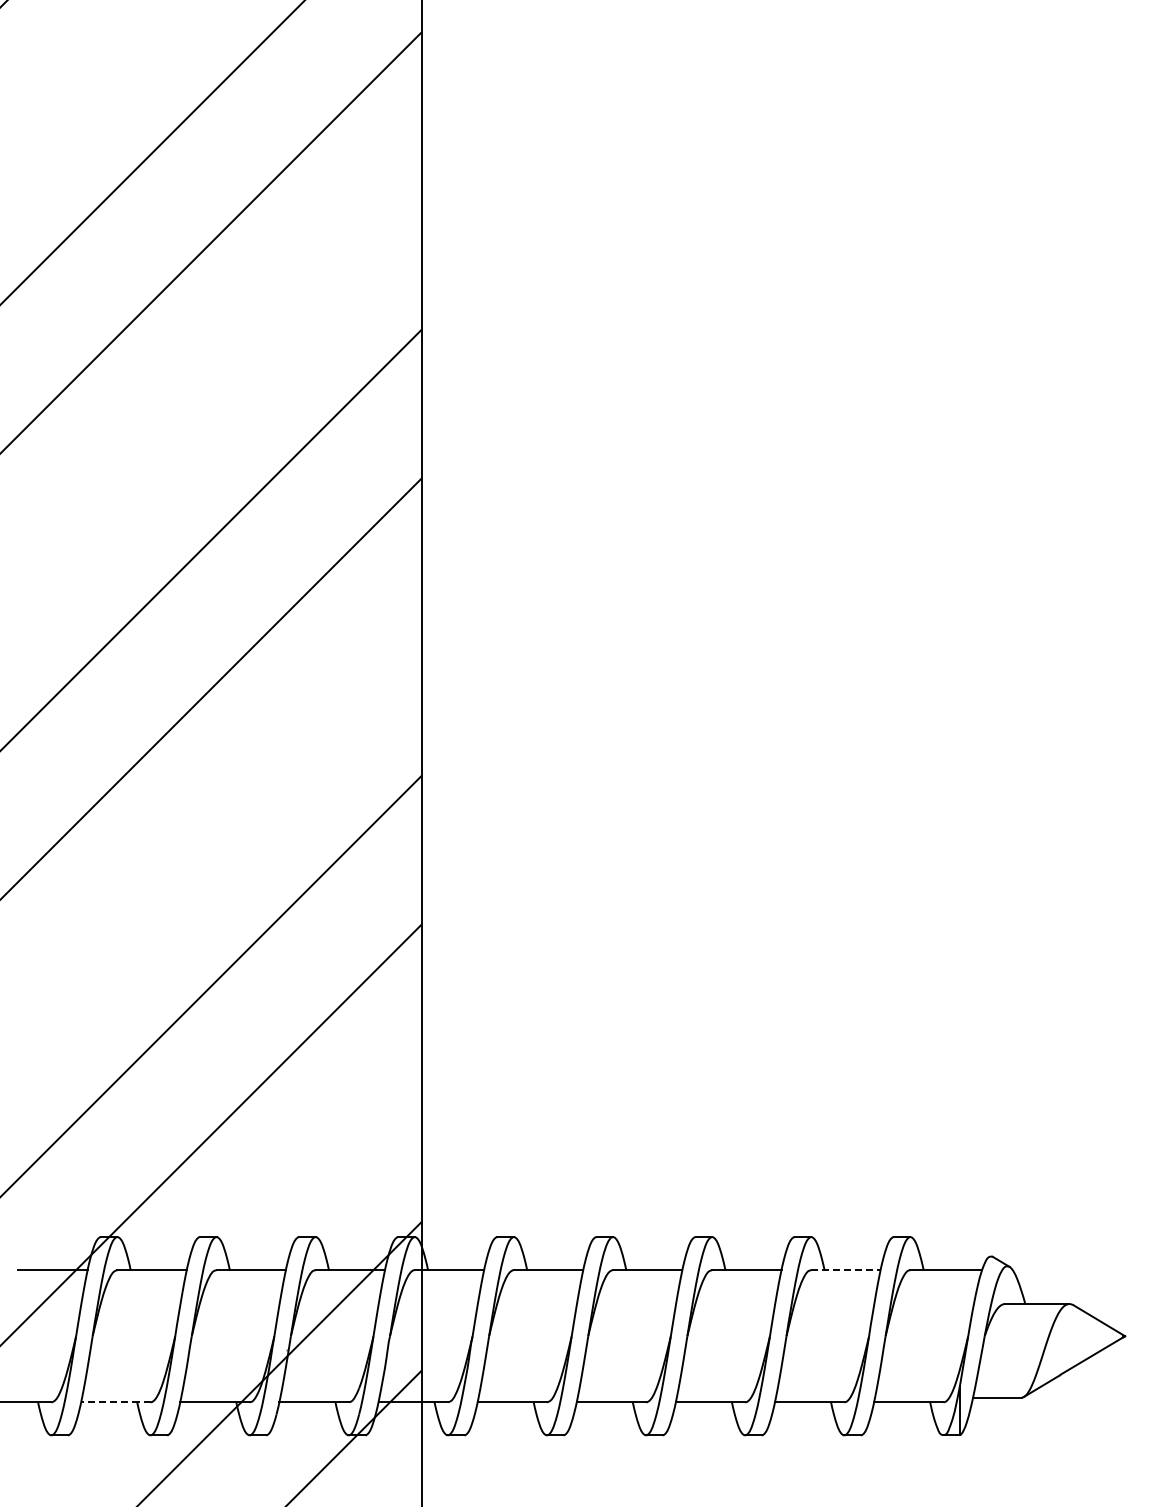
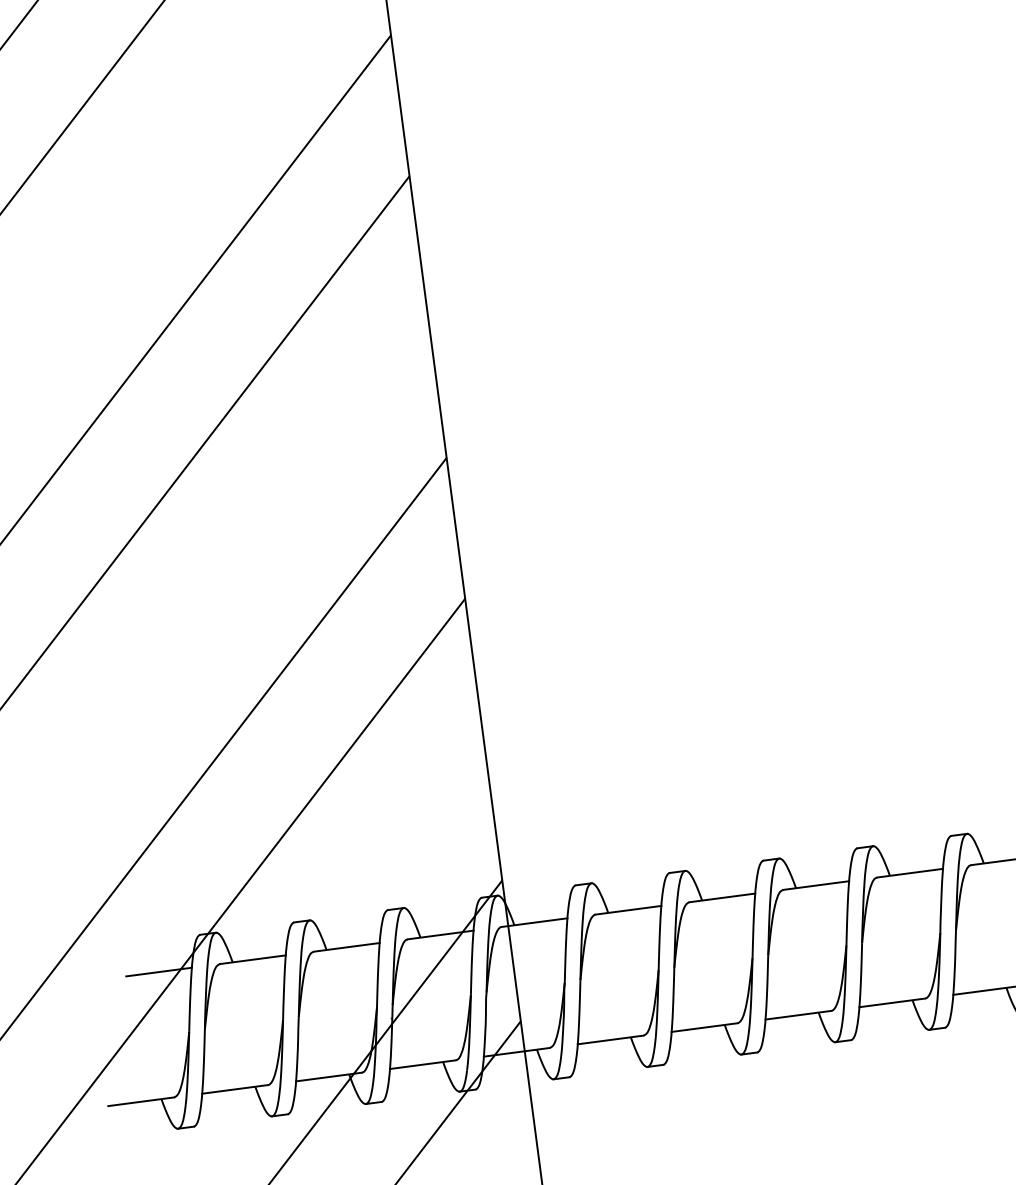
line: (845, 1270) -> (909, 873), dashed -> solid
line: (115, 1402) -> (234, 1089), dashed -> solid

